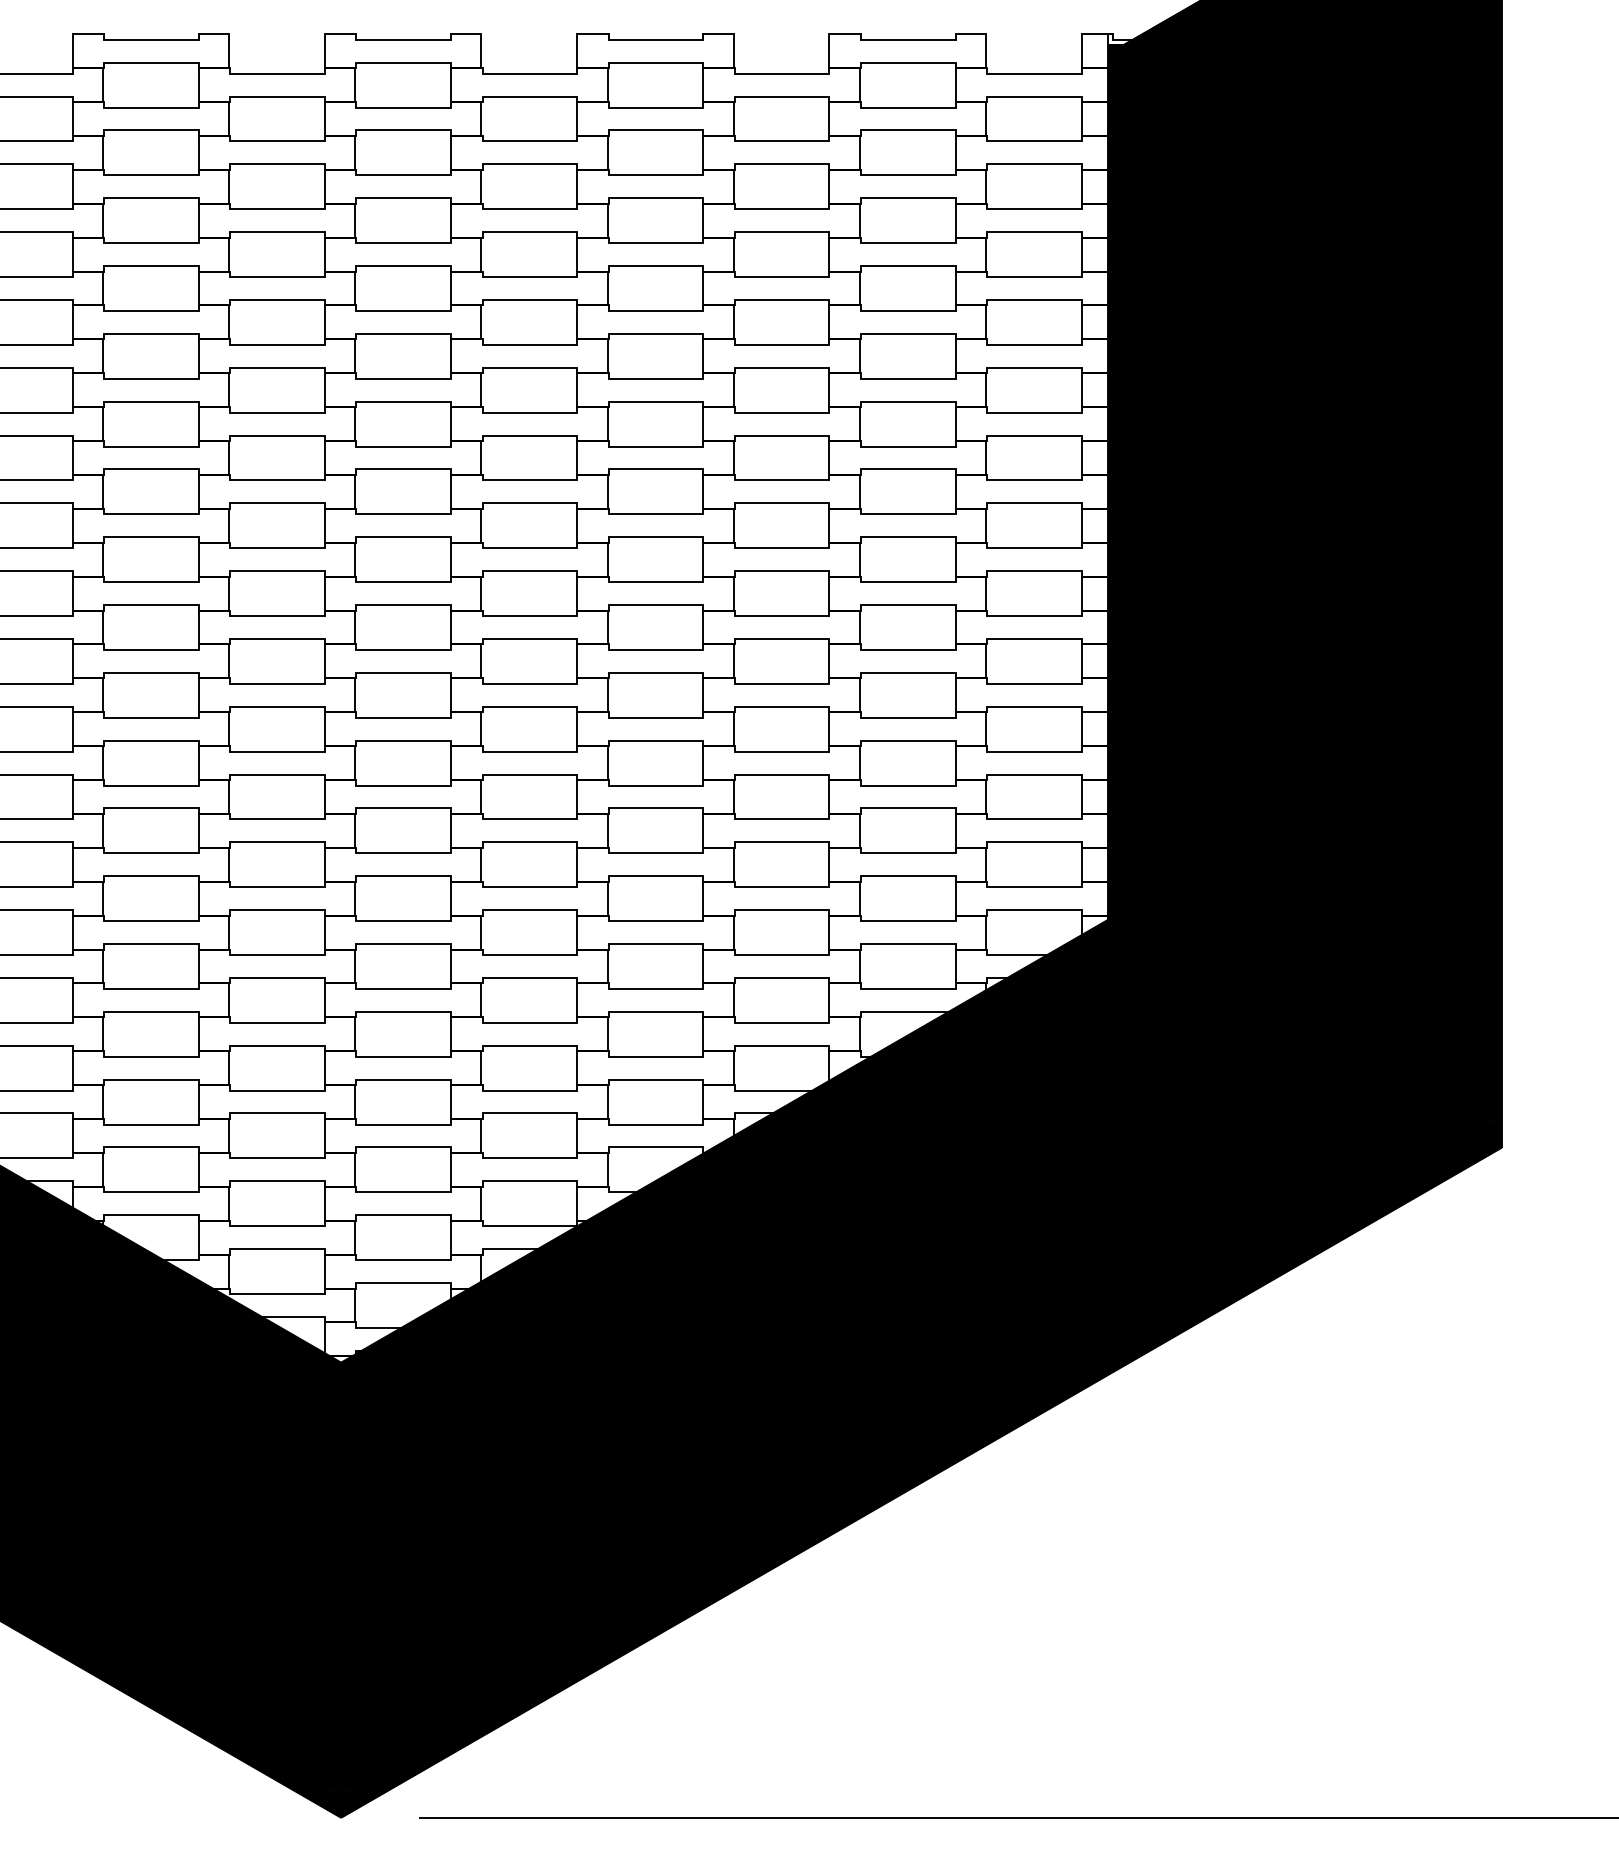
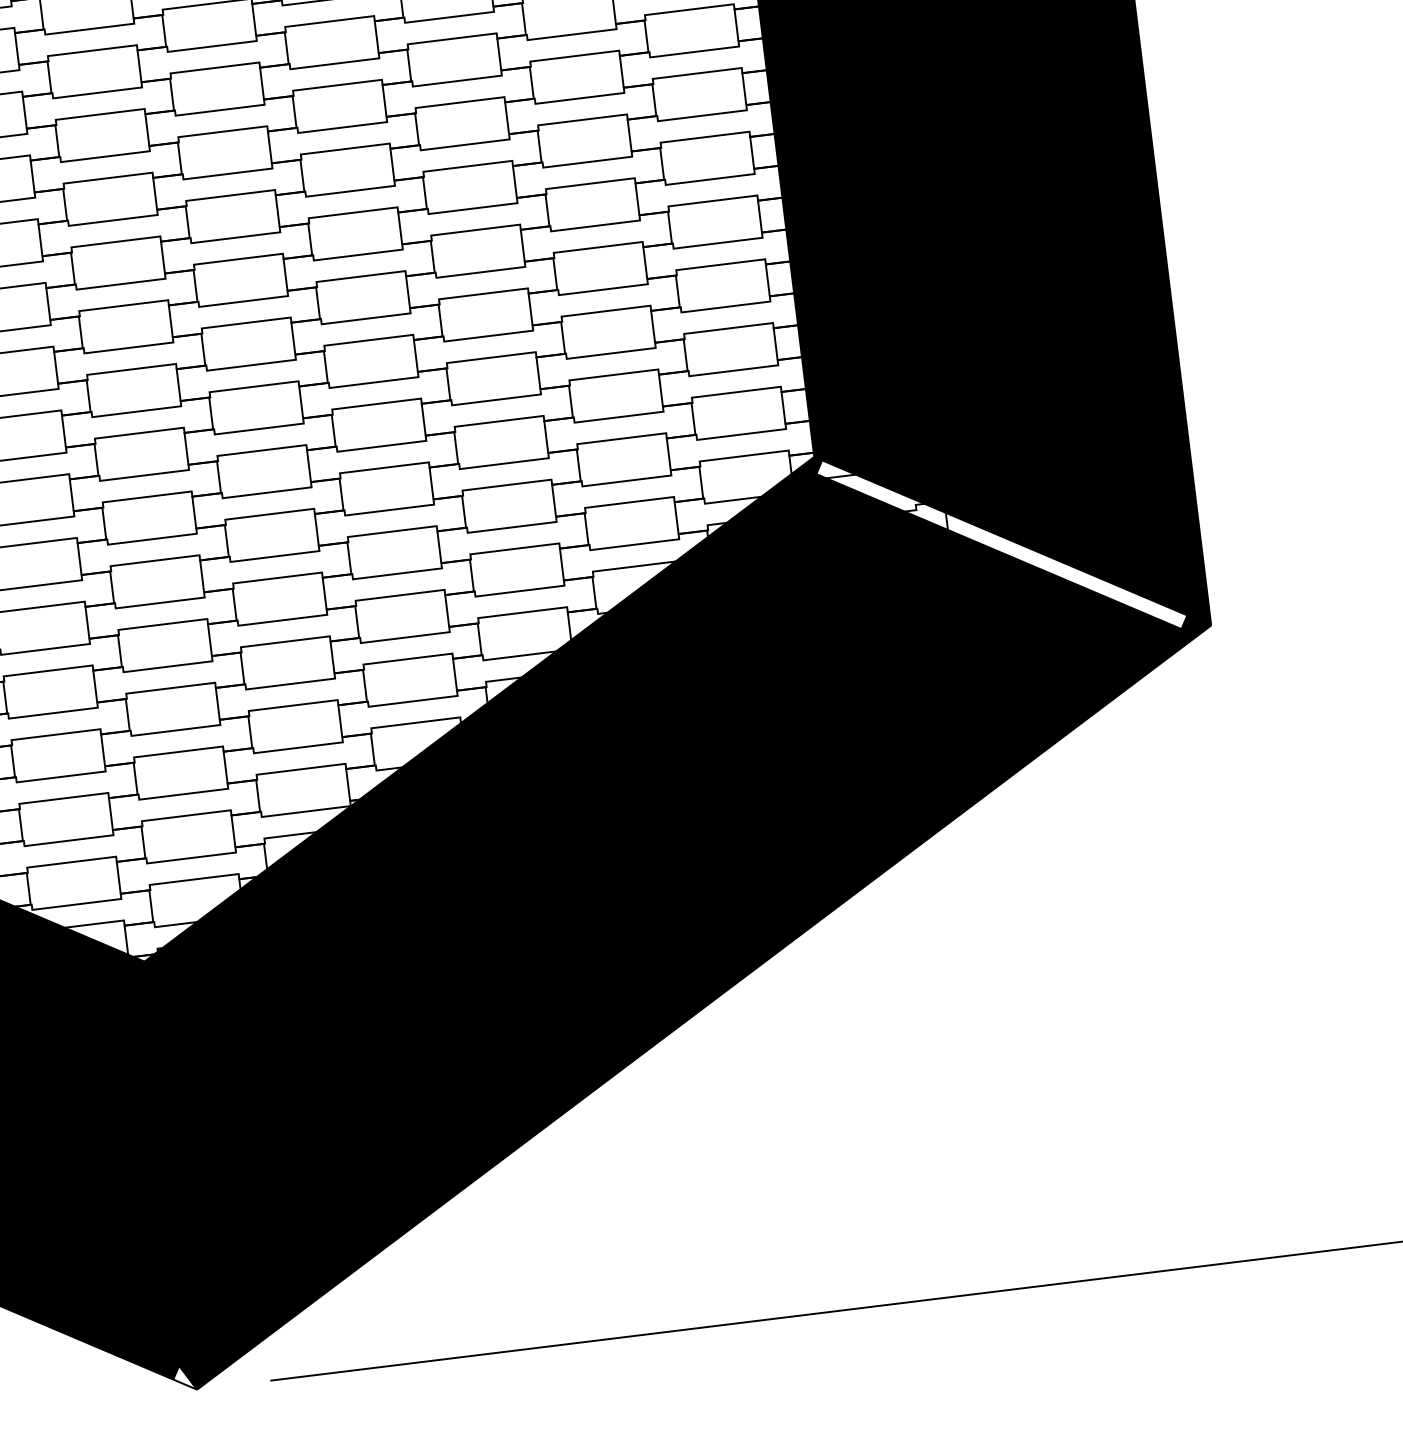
fill: (1292, 1035) -> (1001, 544), removed
fill: (329, 1803) -> (184, 1377), removed

